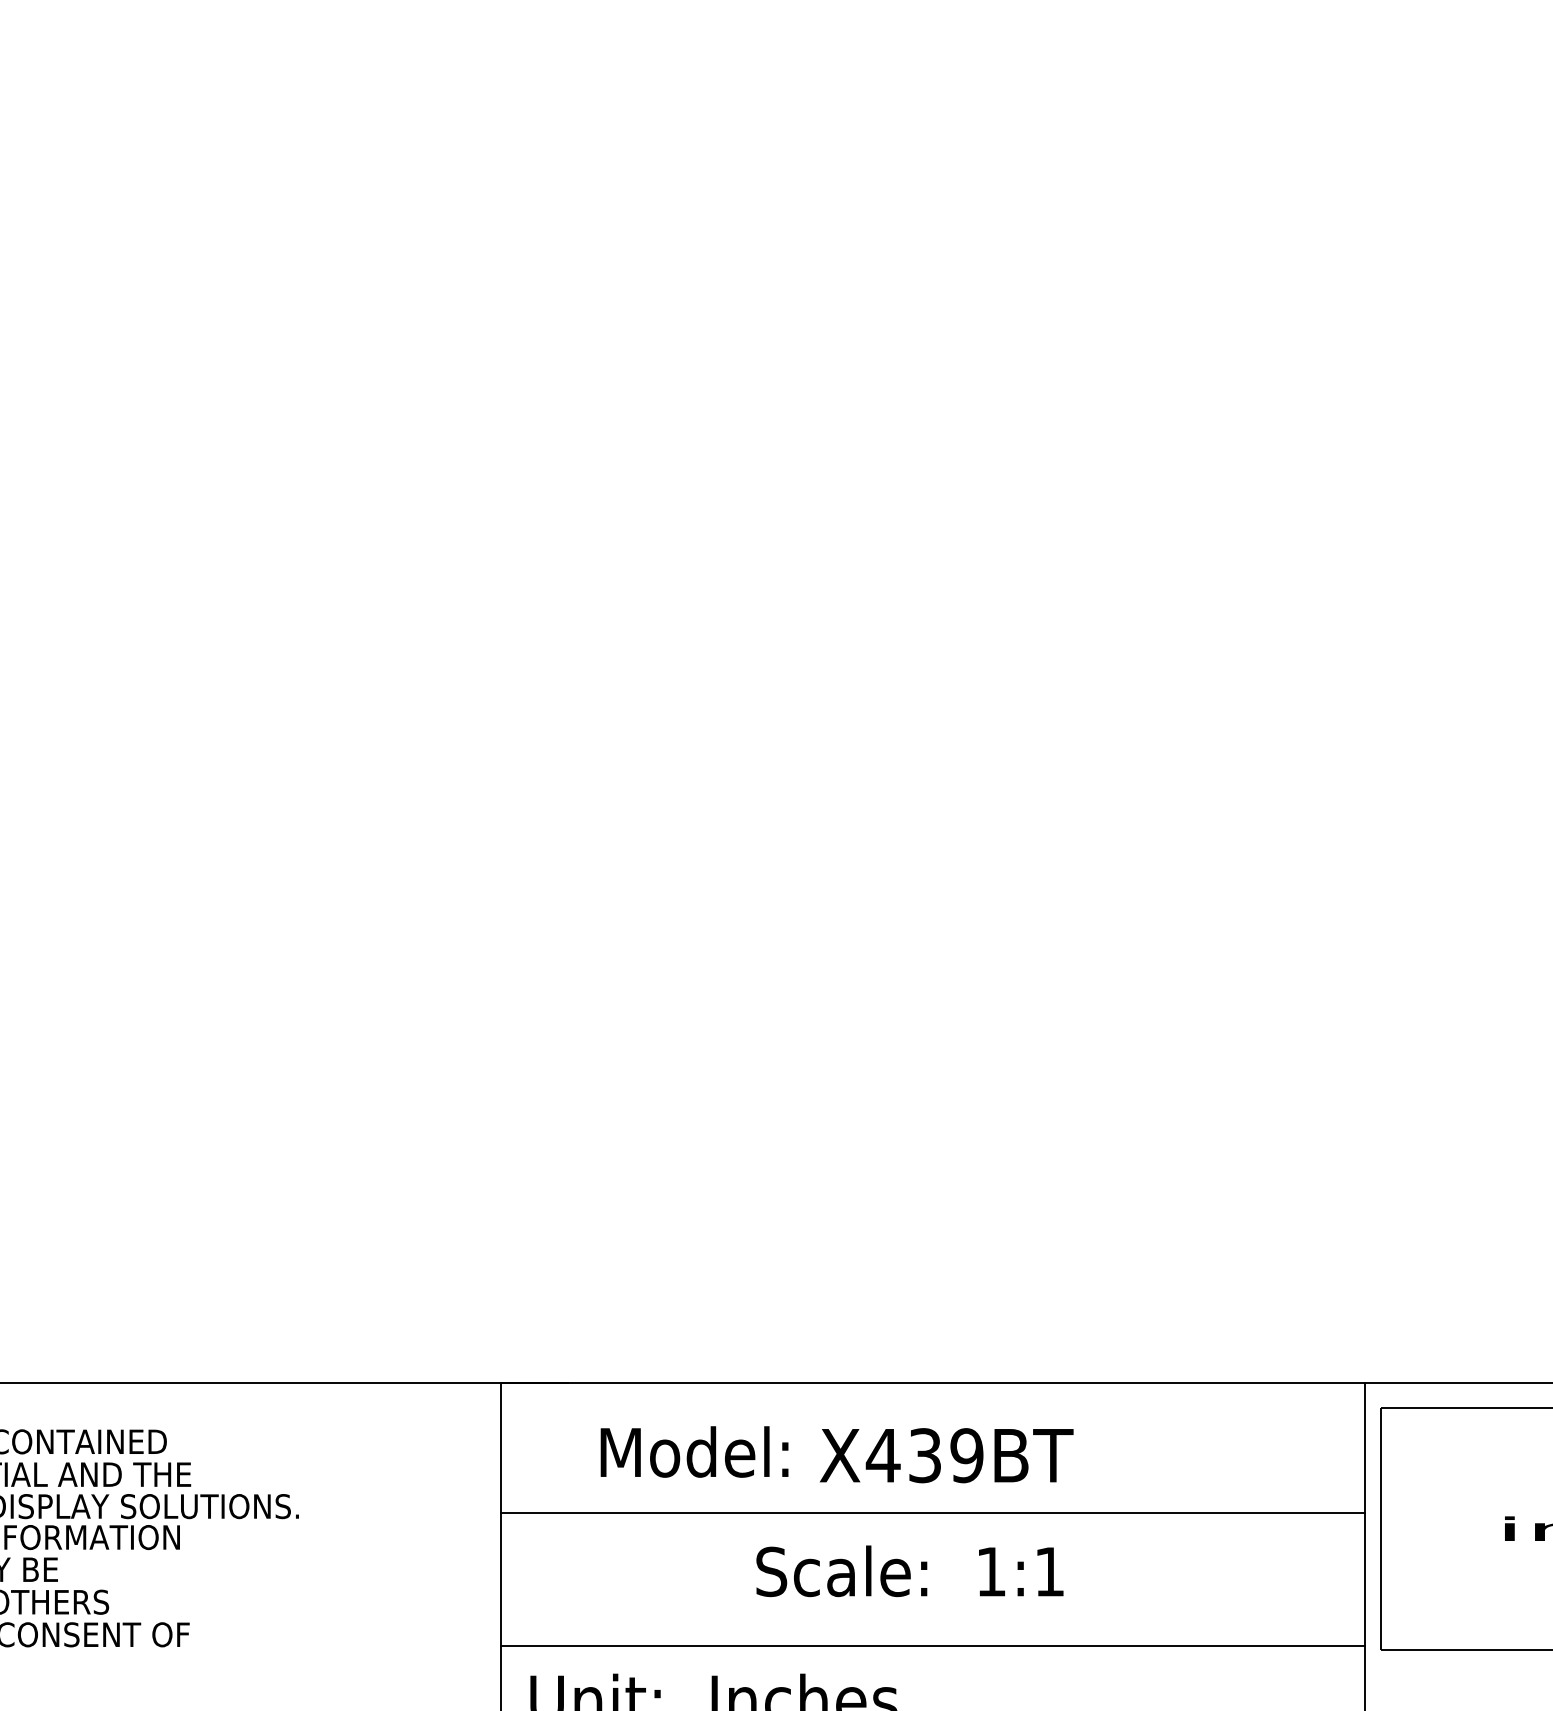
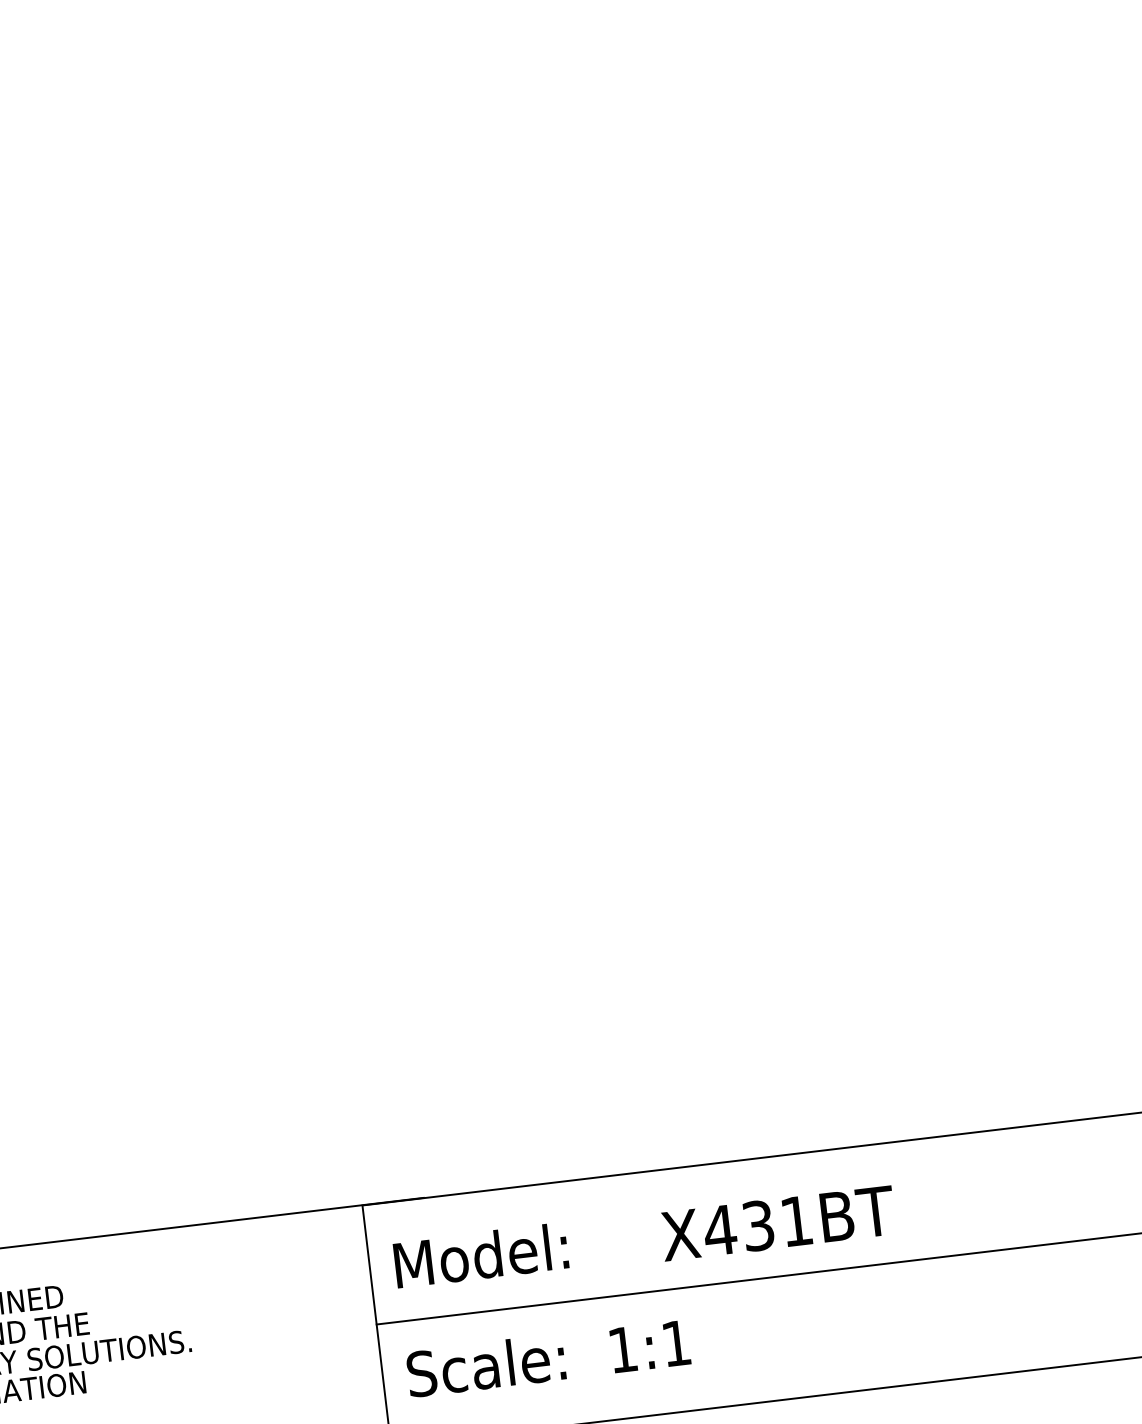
text: (694, 1451) -> (480, 1255), moved
text: (966, 1455) -> (796, 1221), X439BT -> X431BT
text: (909, 1571) -> (548, 1358), moved

